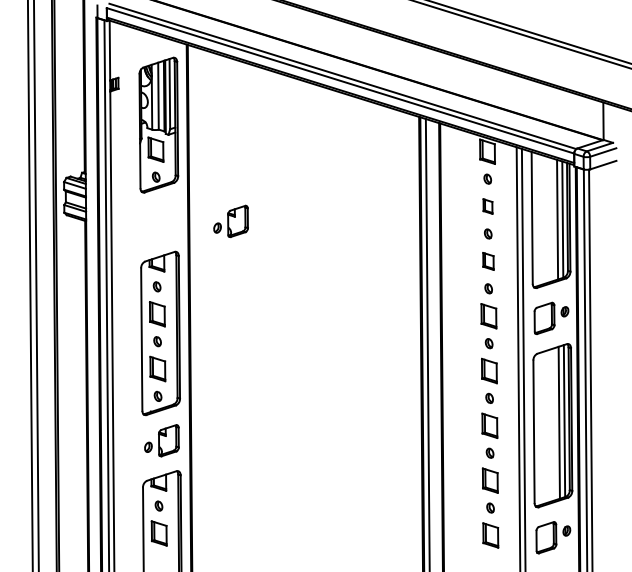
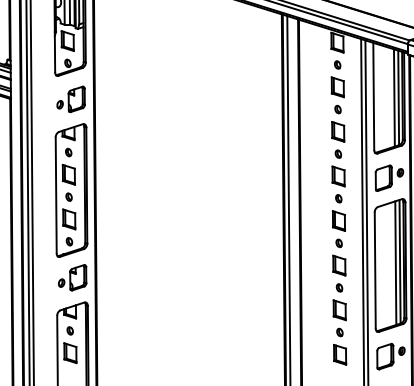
part: (487, 206) -> (337, 87), size x1.67
part: (230, 220) -> (70, 98), moved
part: (488, 261) -> (338, 131), size x1.43

